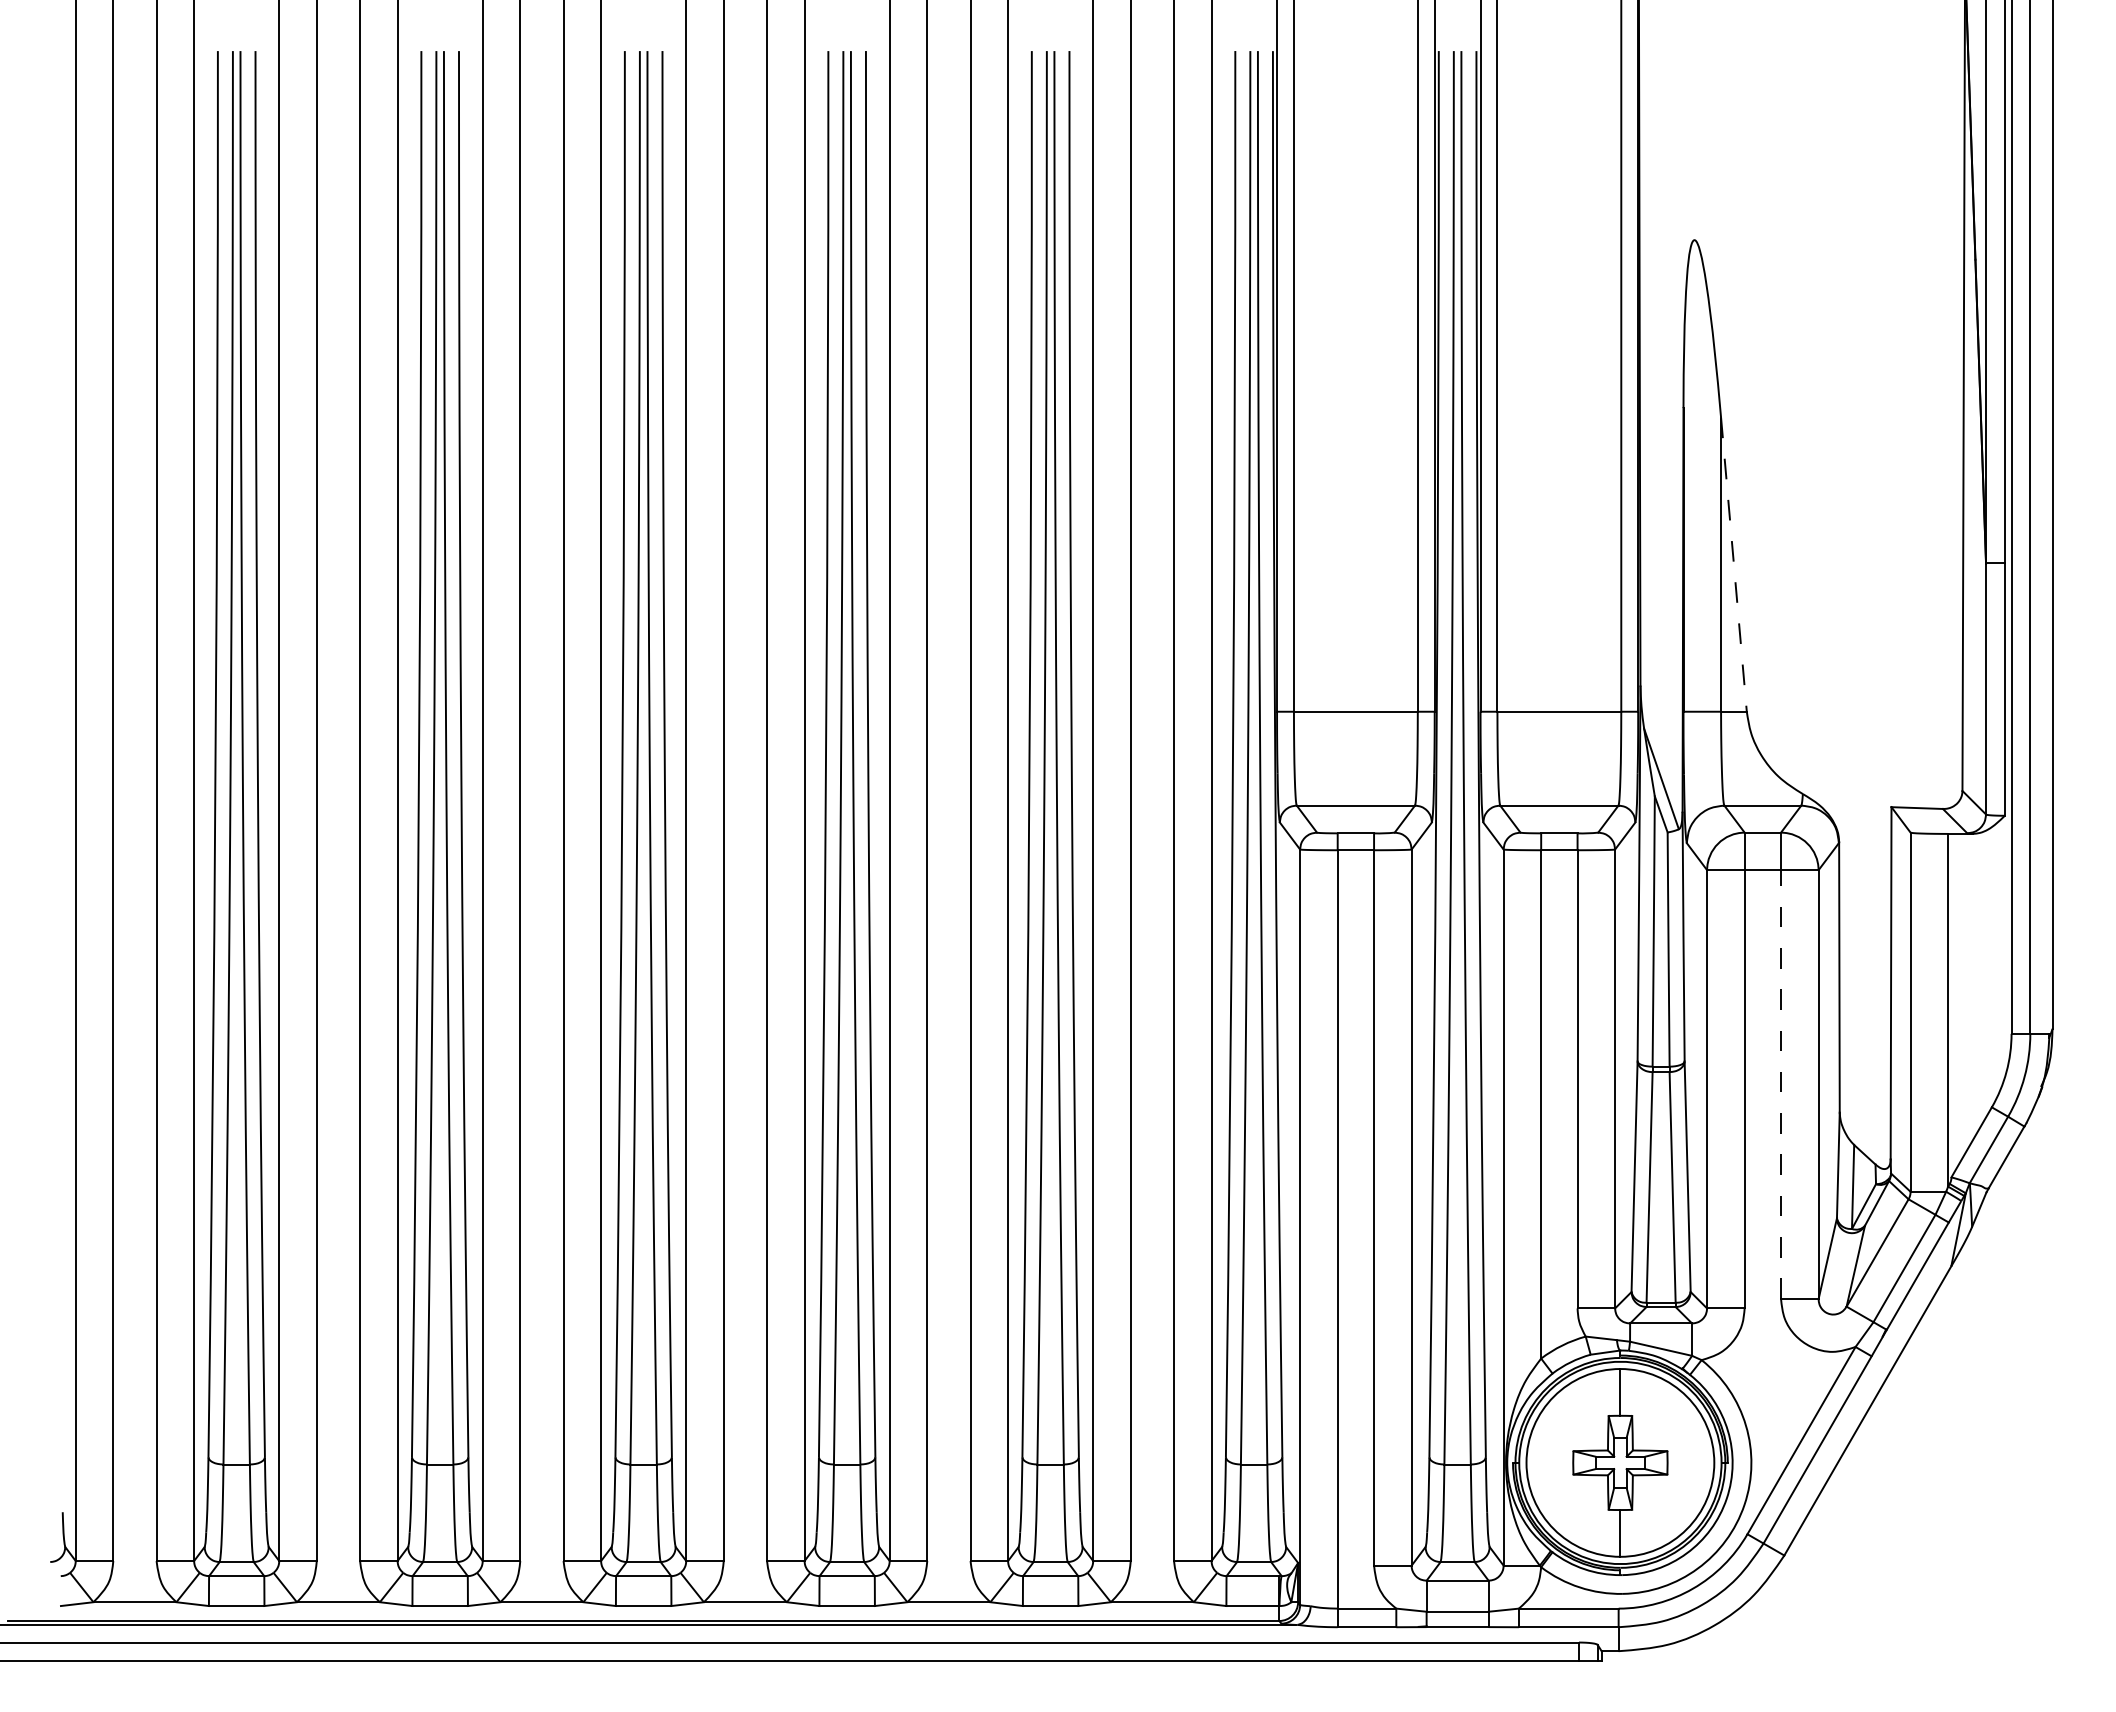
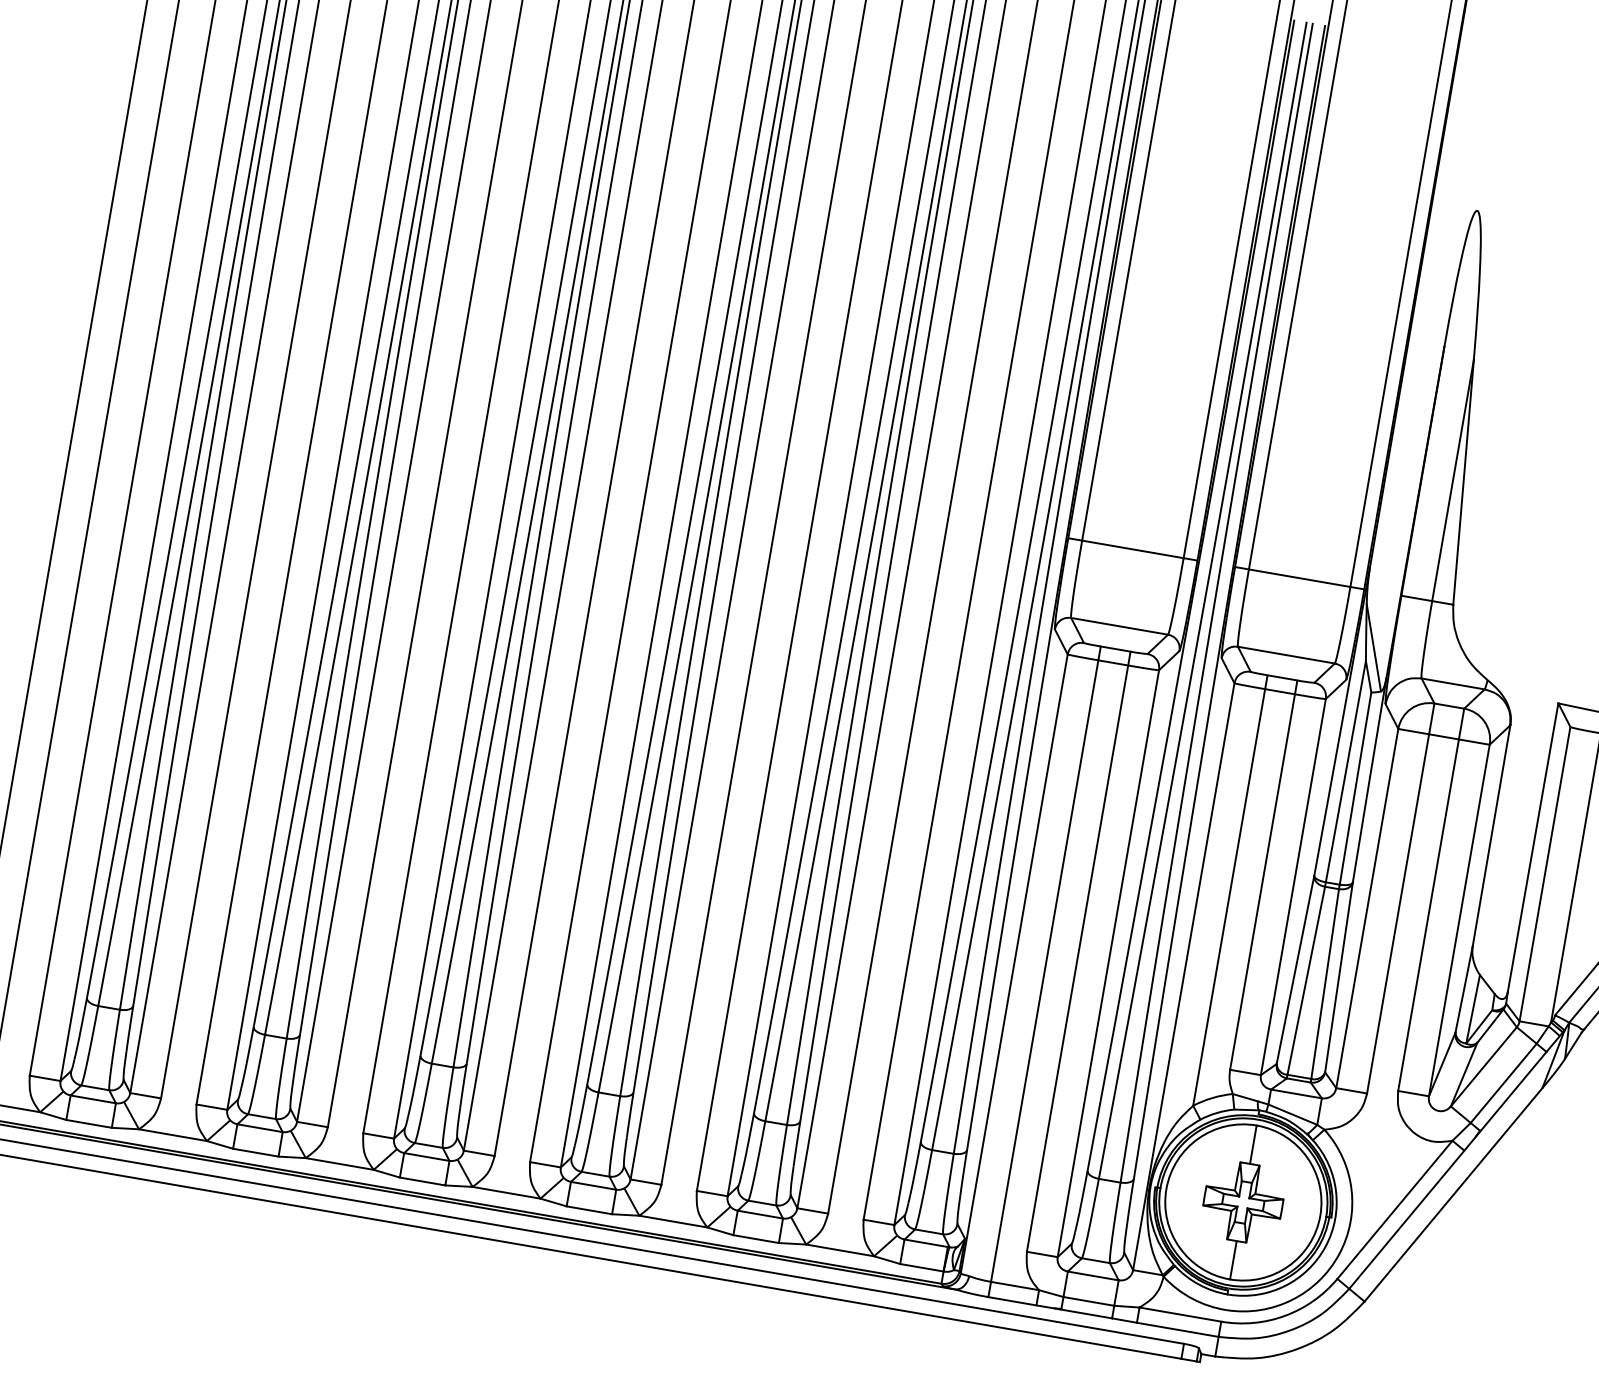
line: (1733, 564) -> (1463, 482), dashed -> solid
line: (1781, 1084) -> (1428, 915), dashed -> solid

